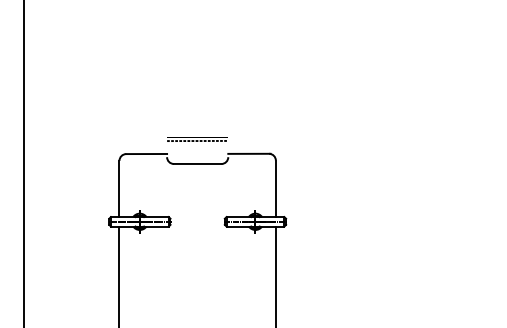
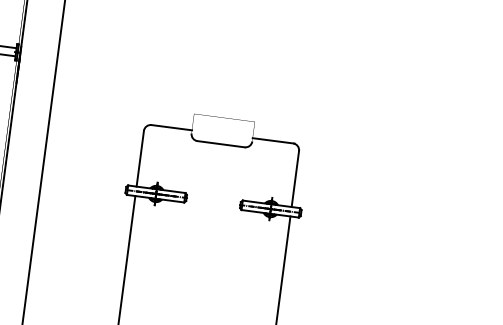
line: (197, 140) -> (223, 120), removed

